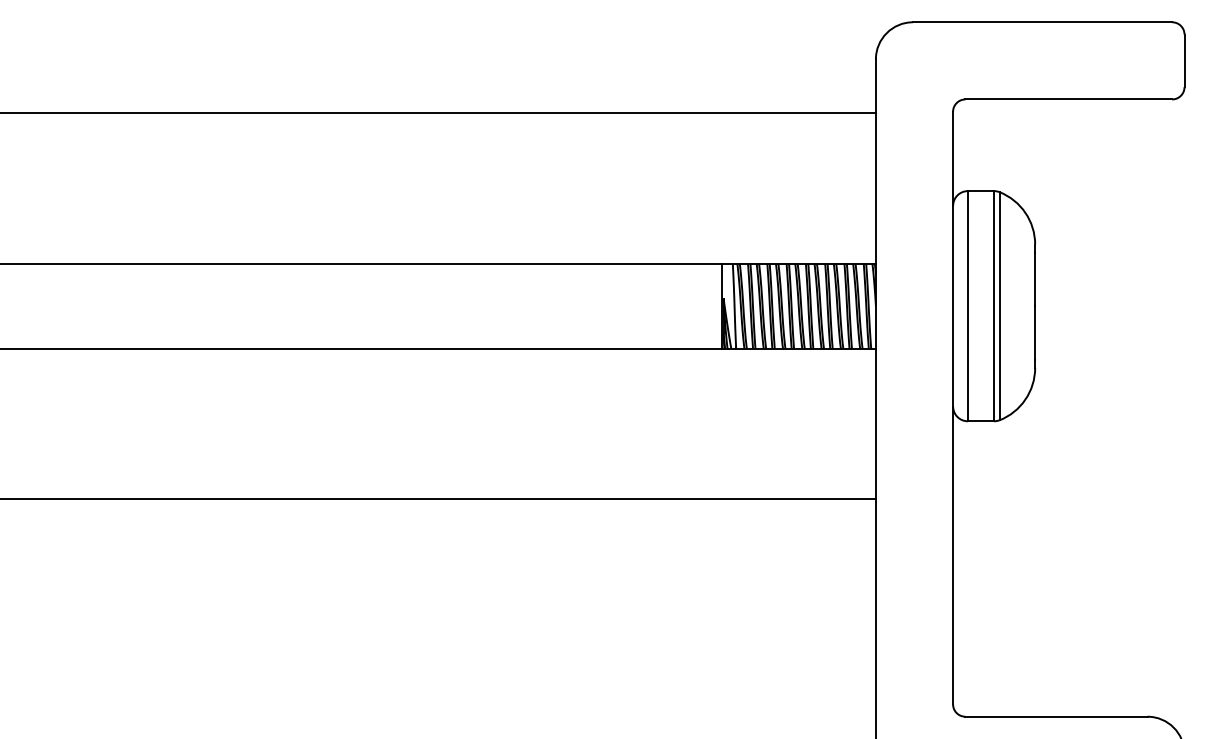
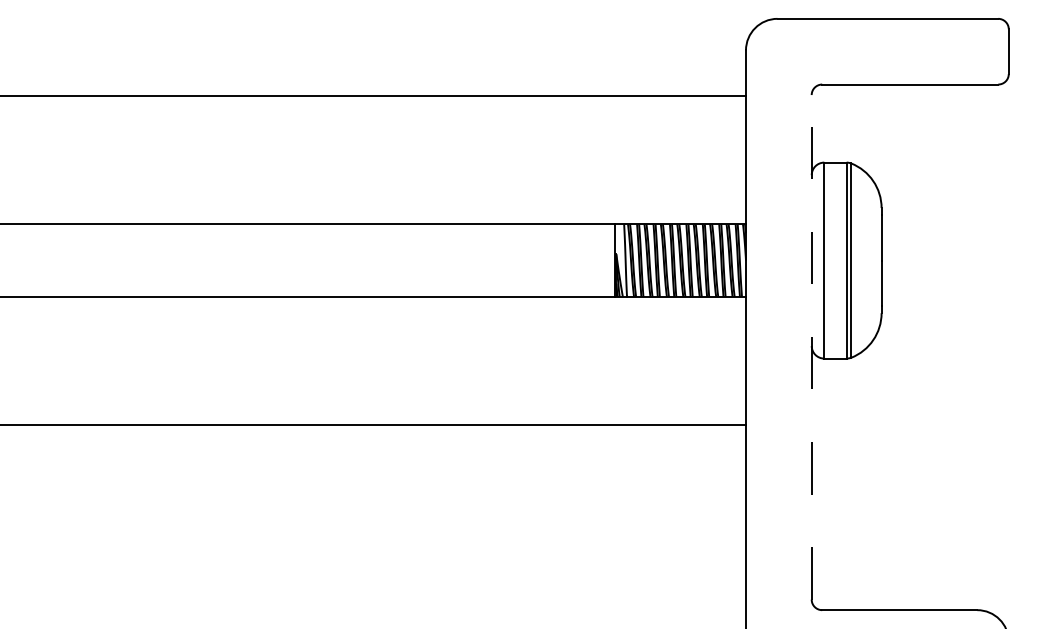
line: (952, 407) -> (811, 346), solid -> dashed

